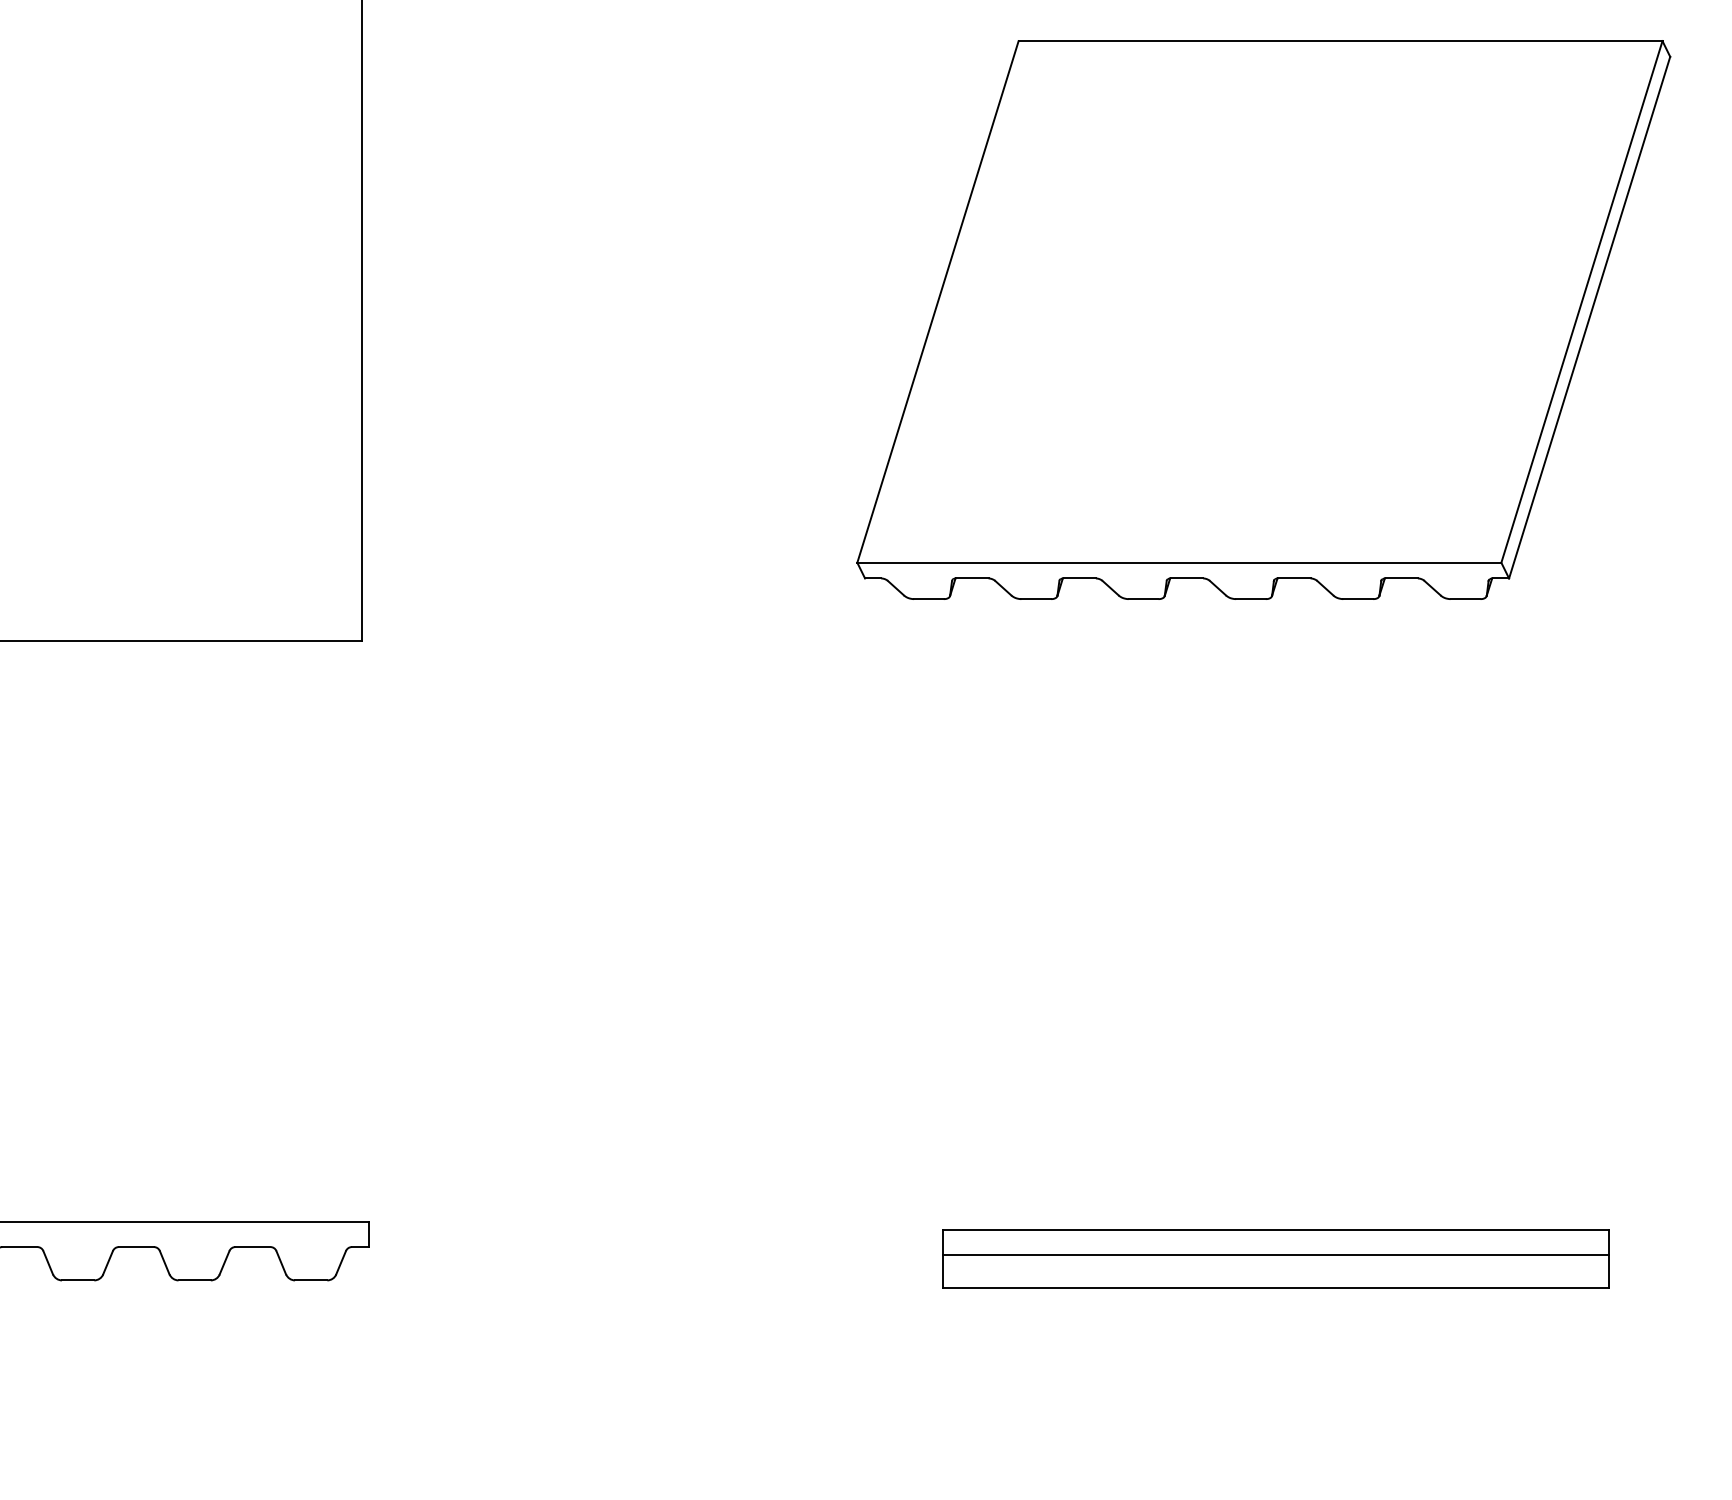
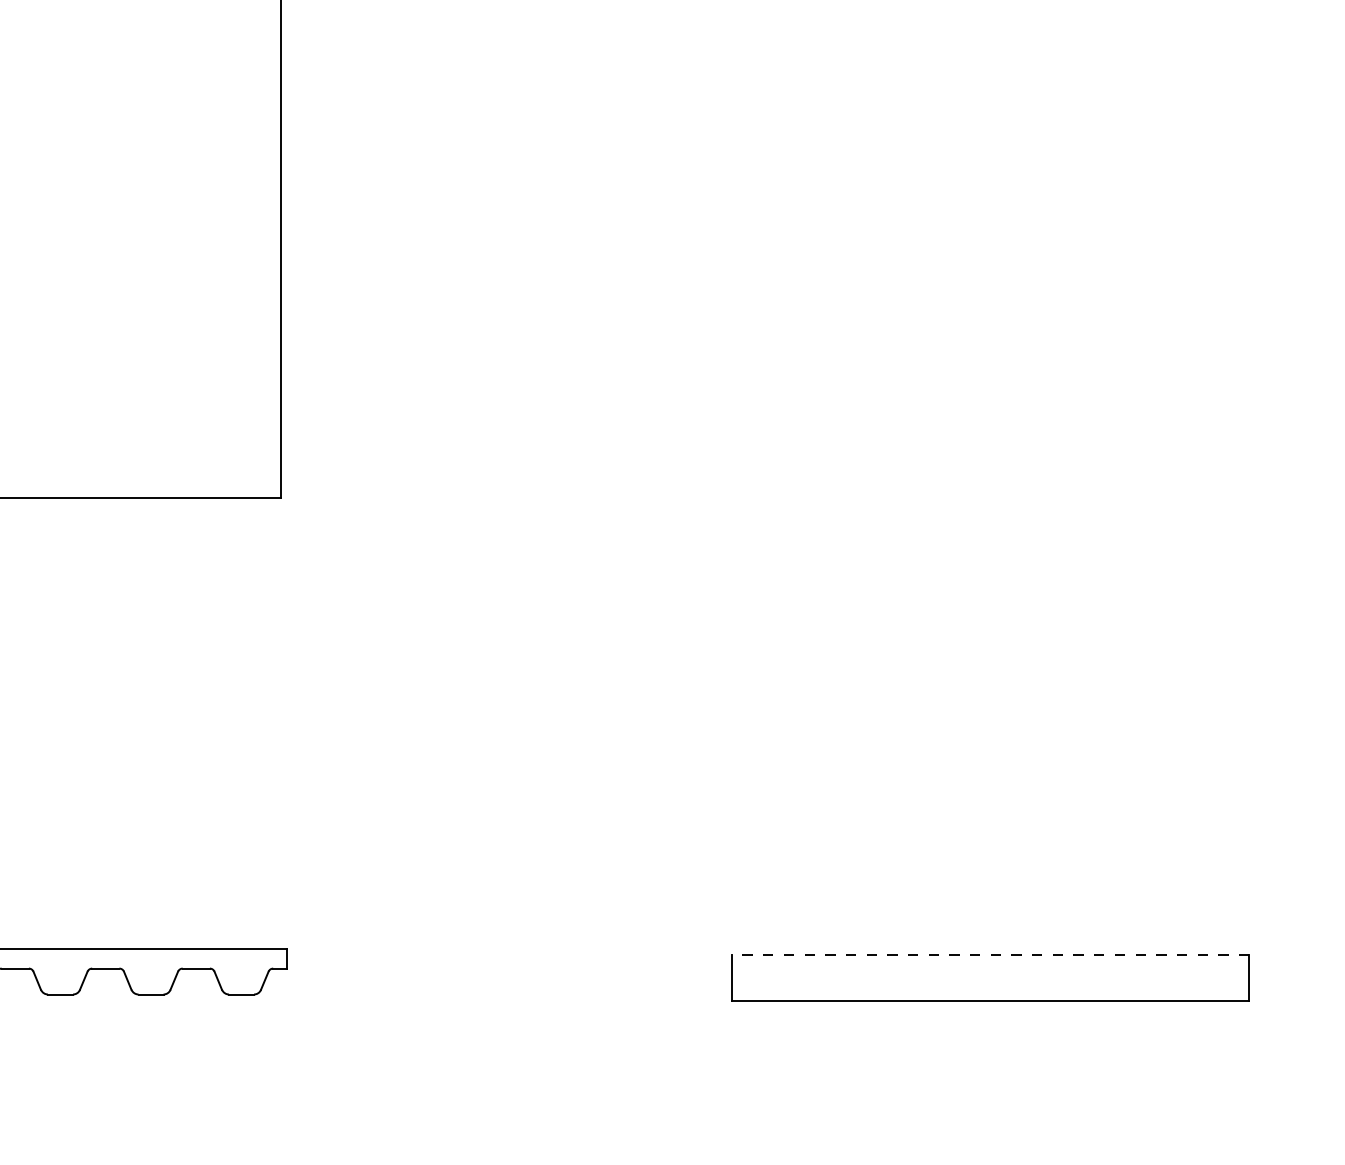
part: (1263, 320) -> (981, 248), removed
line: (1275, 1230) -> (990, 955), solid -> dashed
line: (1275, 1254) -> (990, 974), removed

